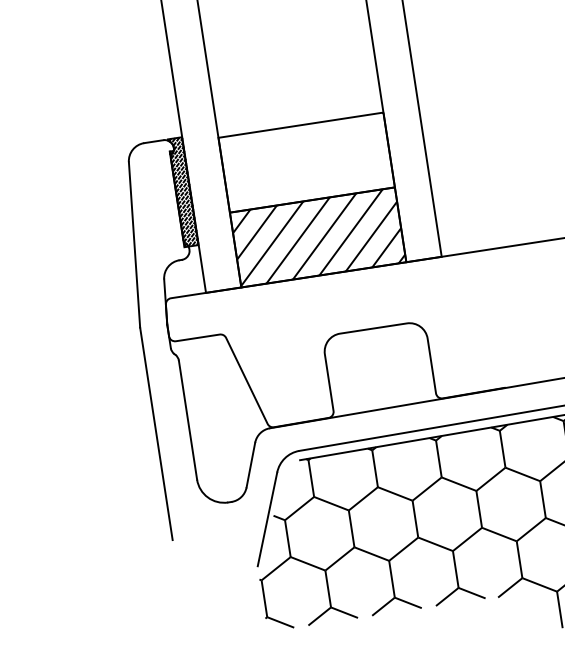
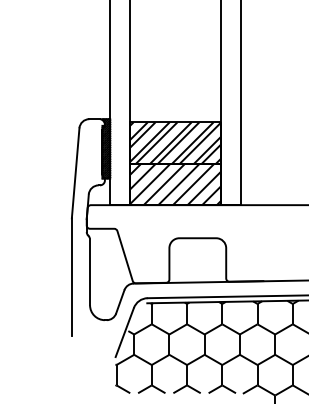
hatch: (306, 161) -> (175, 142), added

